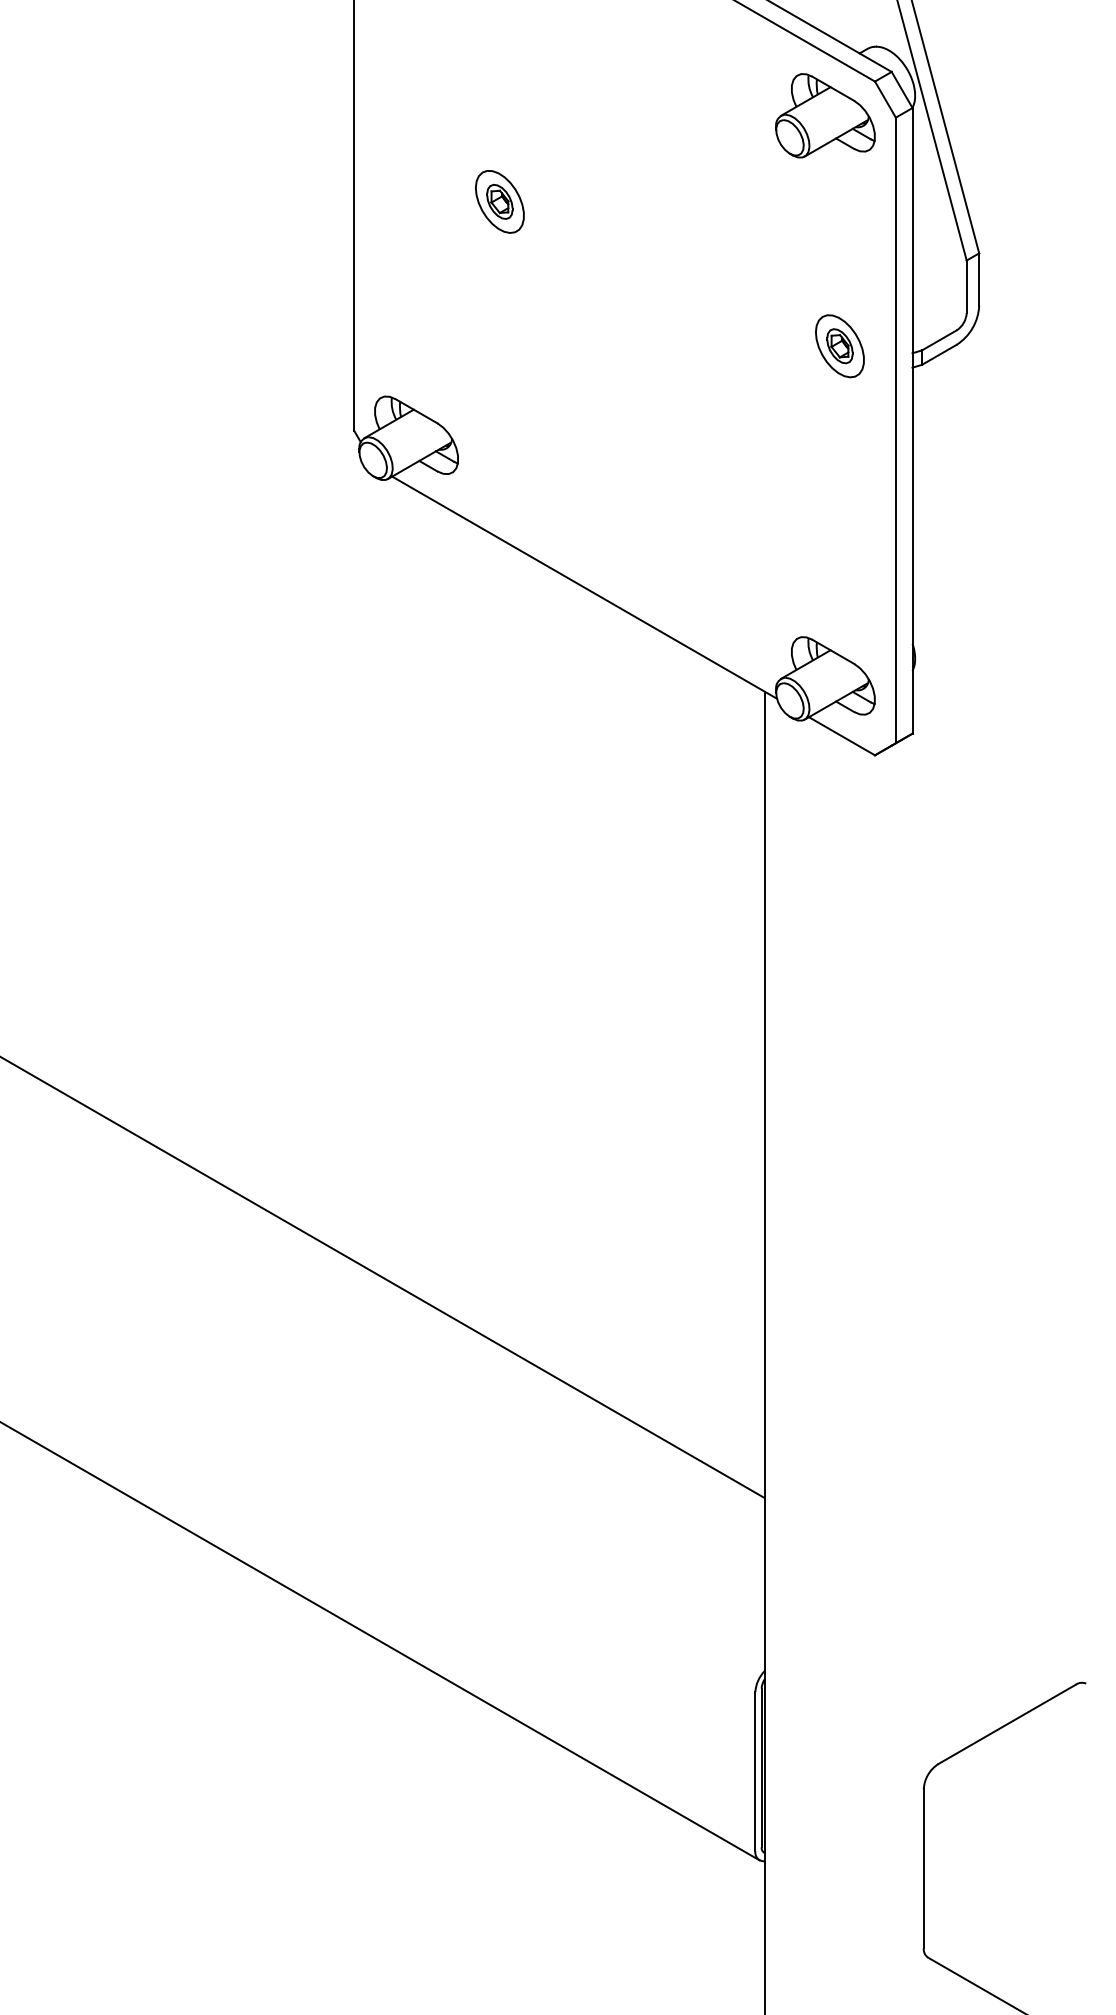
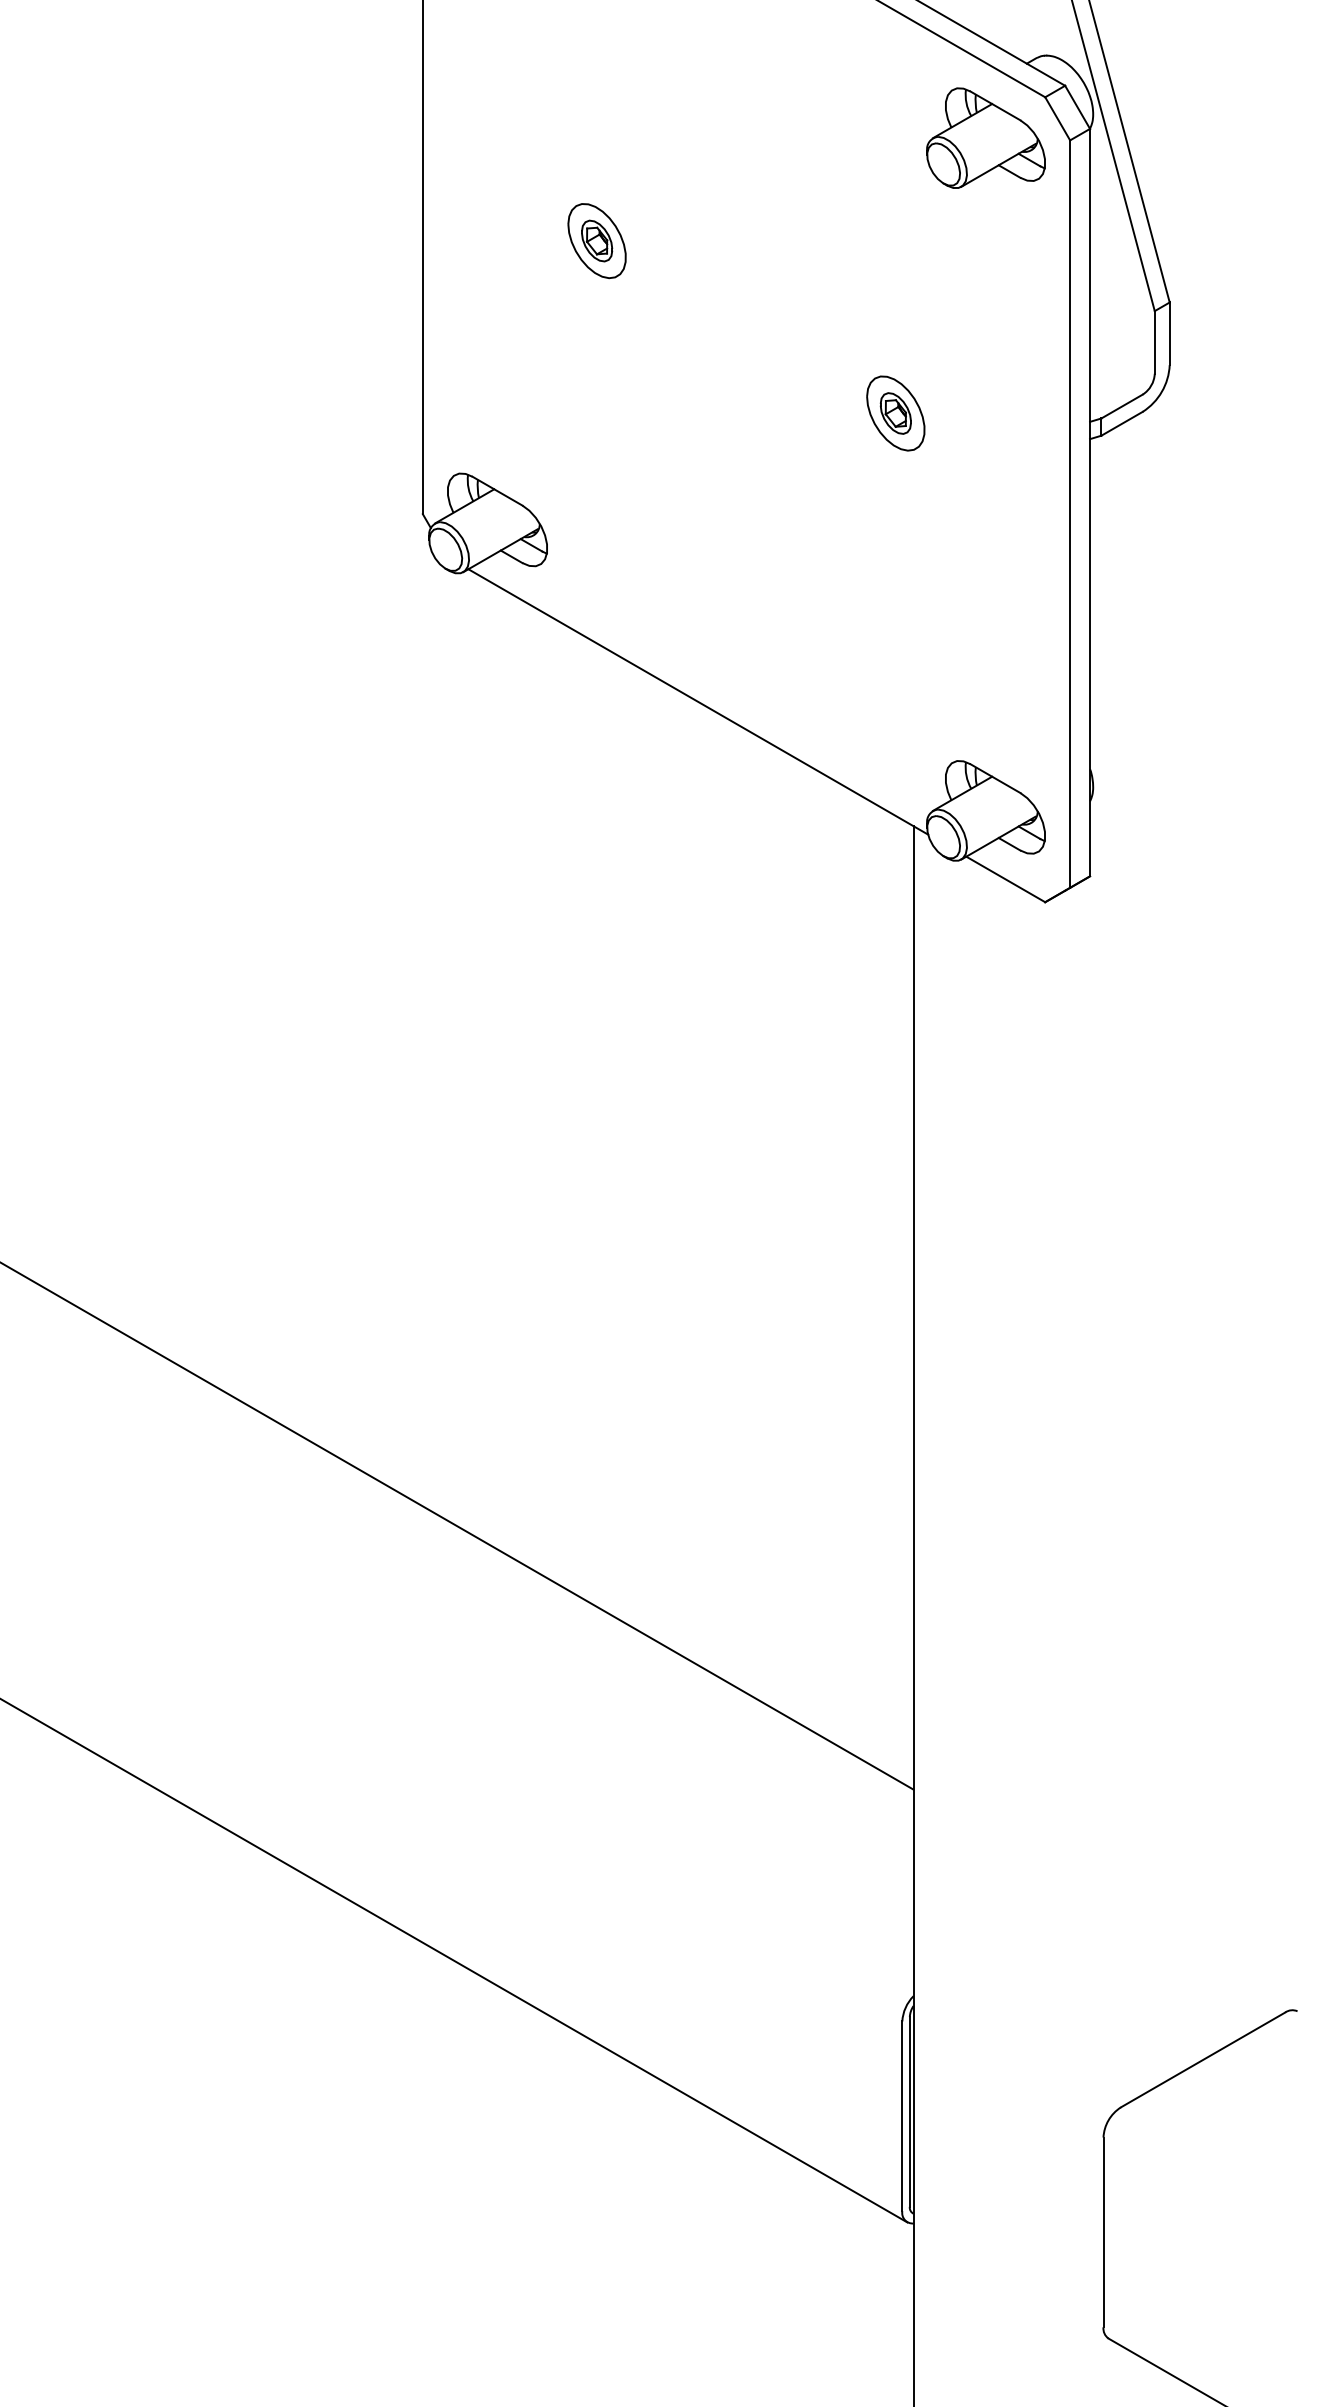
part: (839, 346) -> (895, 413), moved

